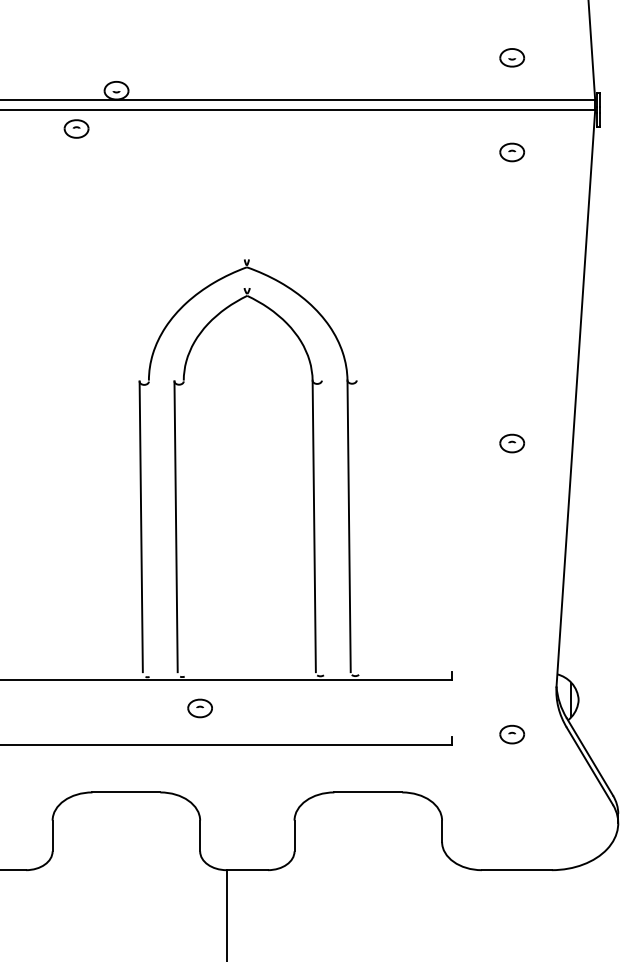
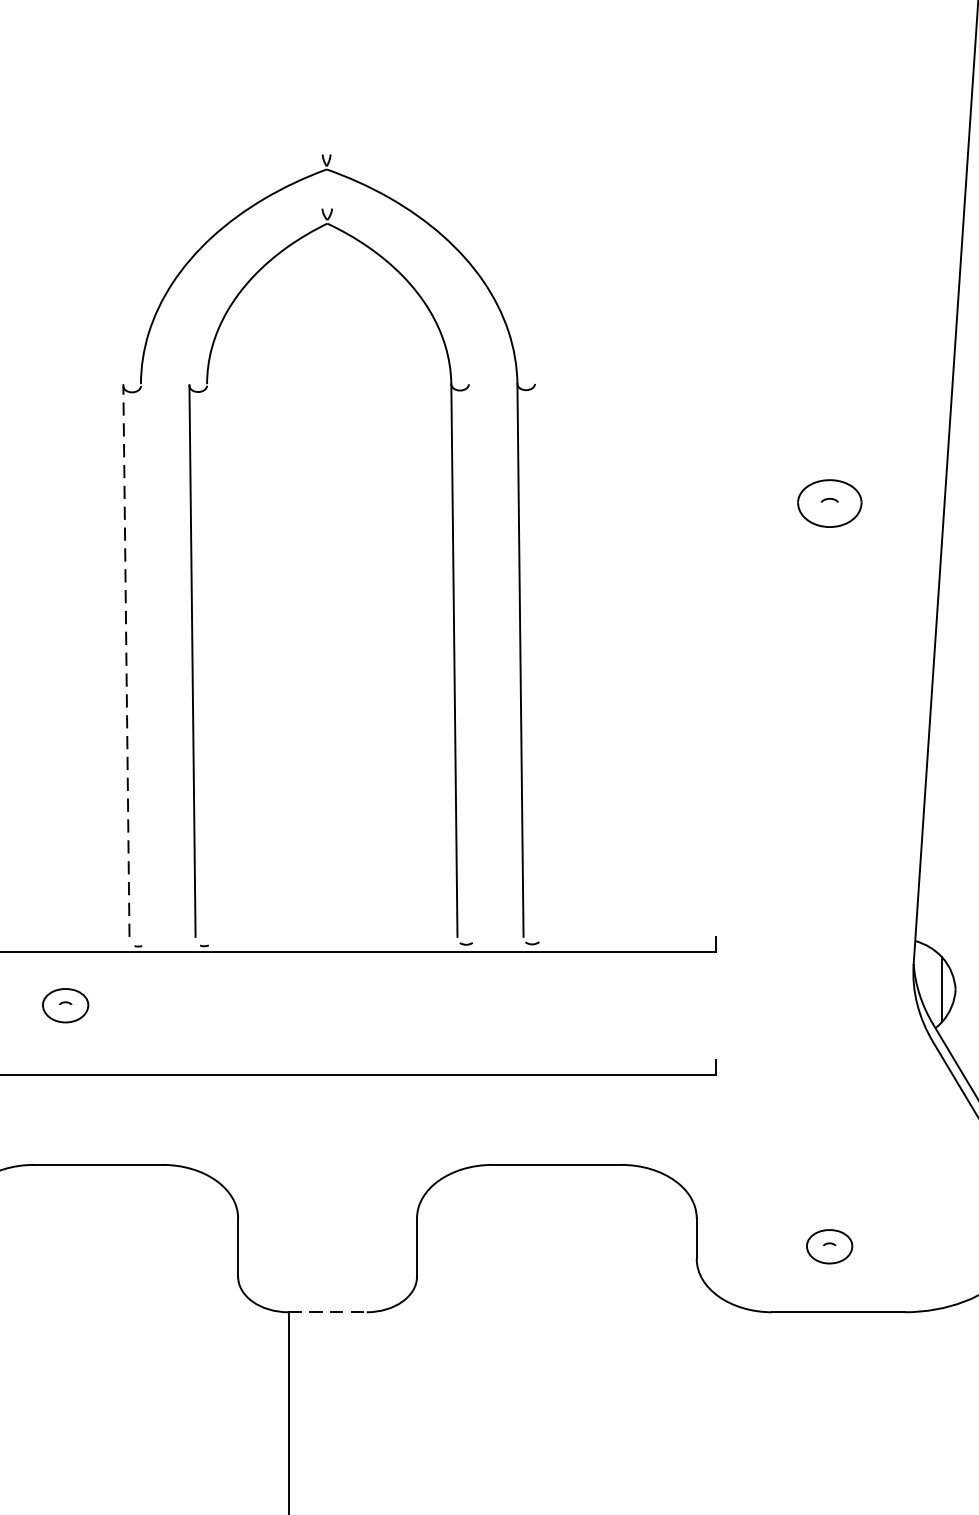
part: (511, 443) -> (828, 503), size x1.4
line: (141, 526) -> (126, 660), solid -> dashed
part: (199, 708) -> (64, 1005), moved
part: (512, 734) -> (830, 1246), moved
line: (247, 870) -> (327, 1312), solid -> dashed

